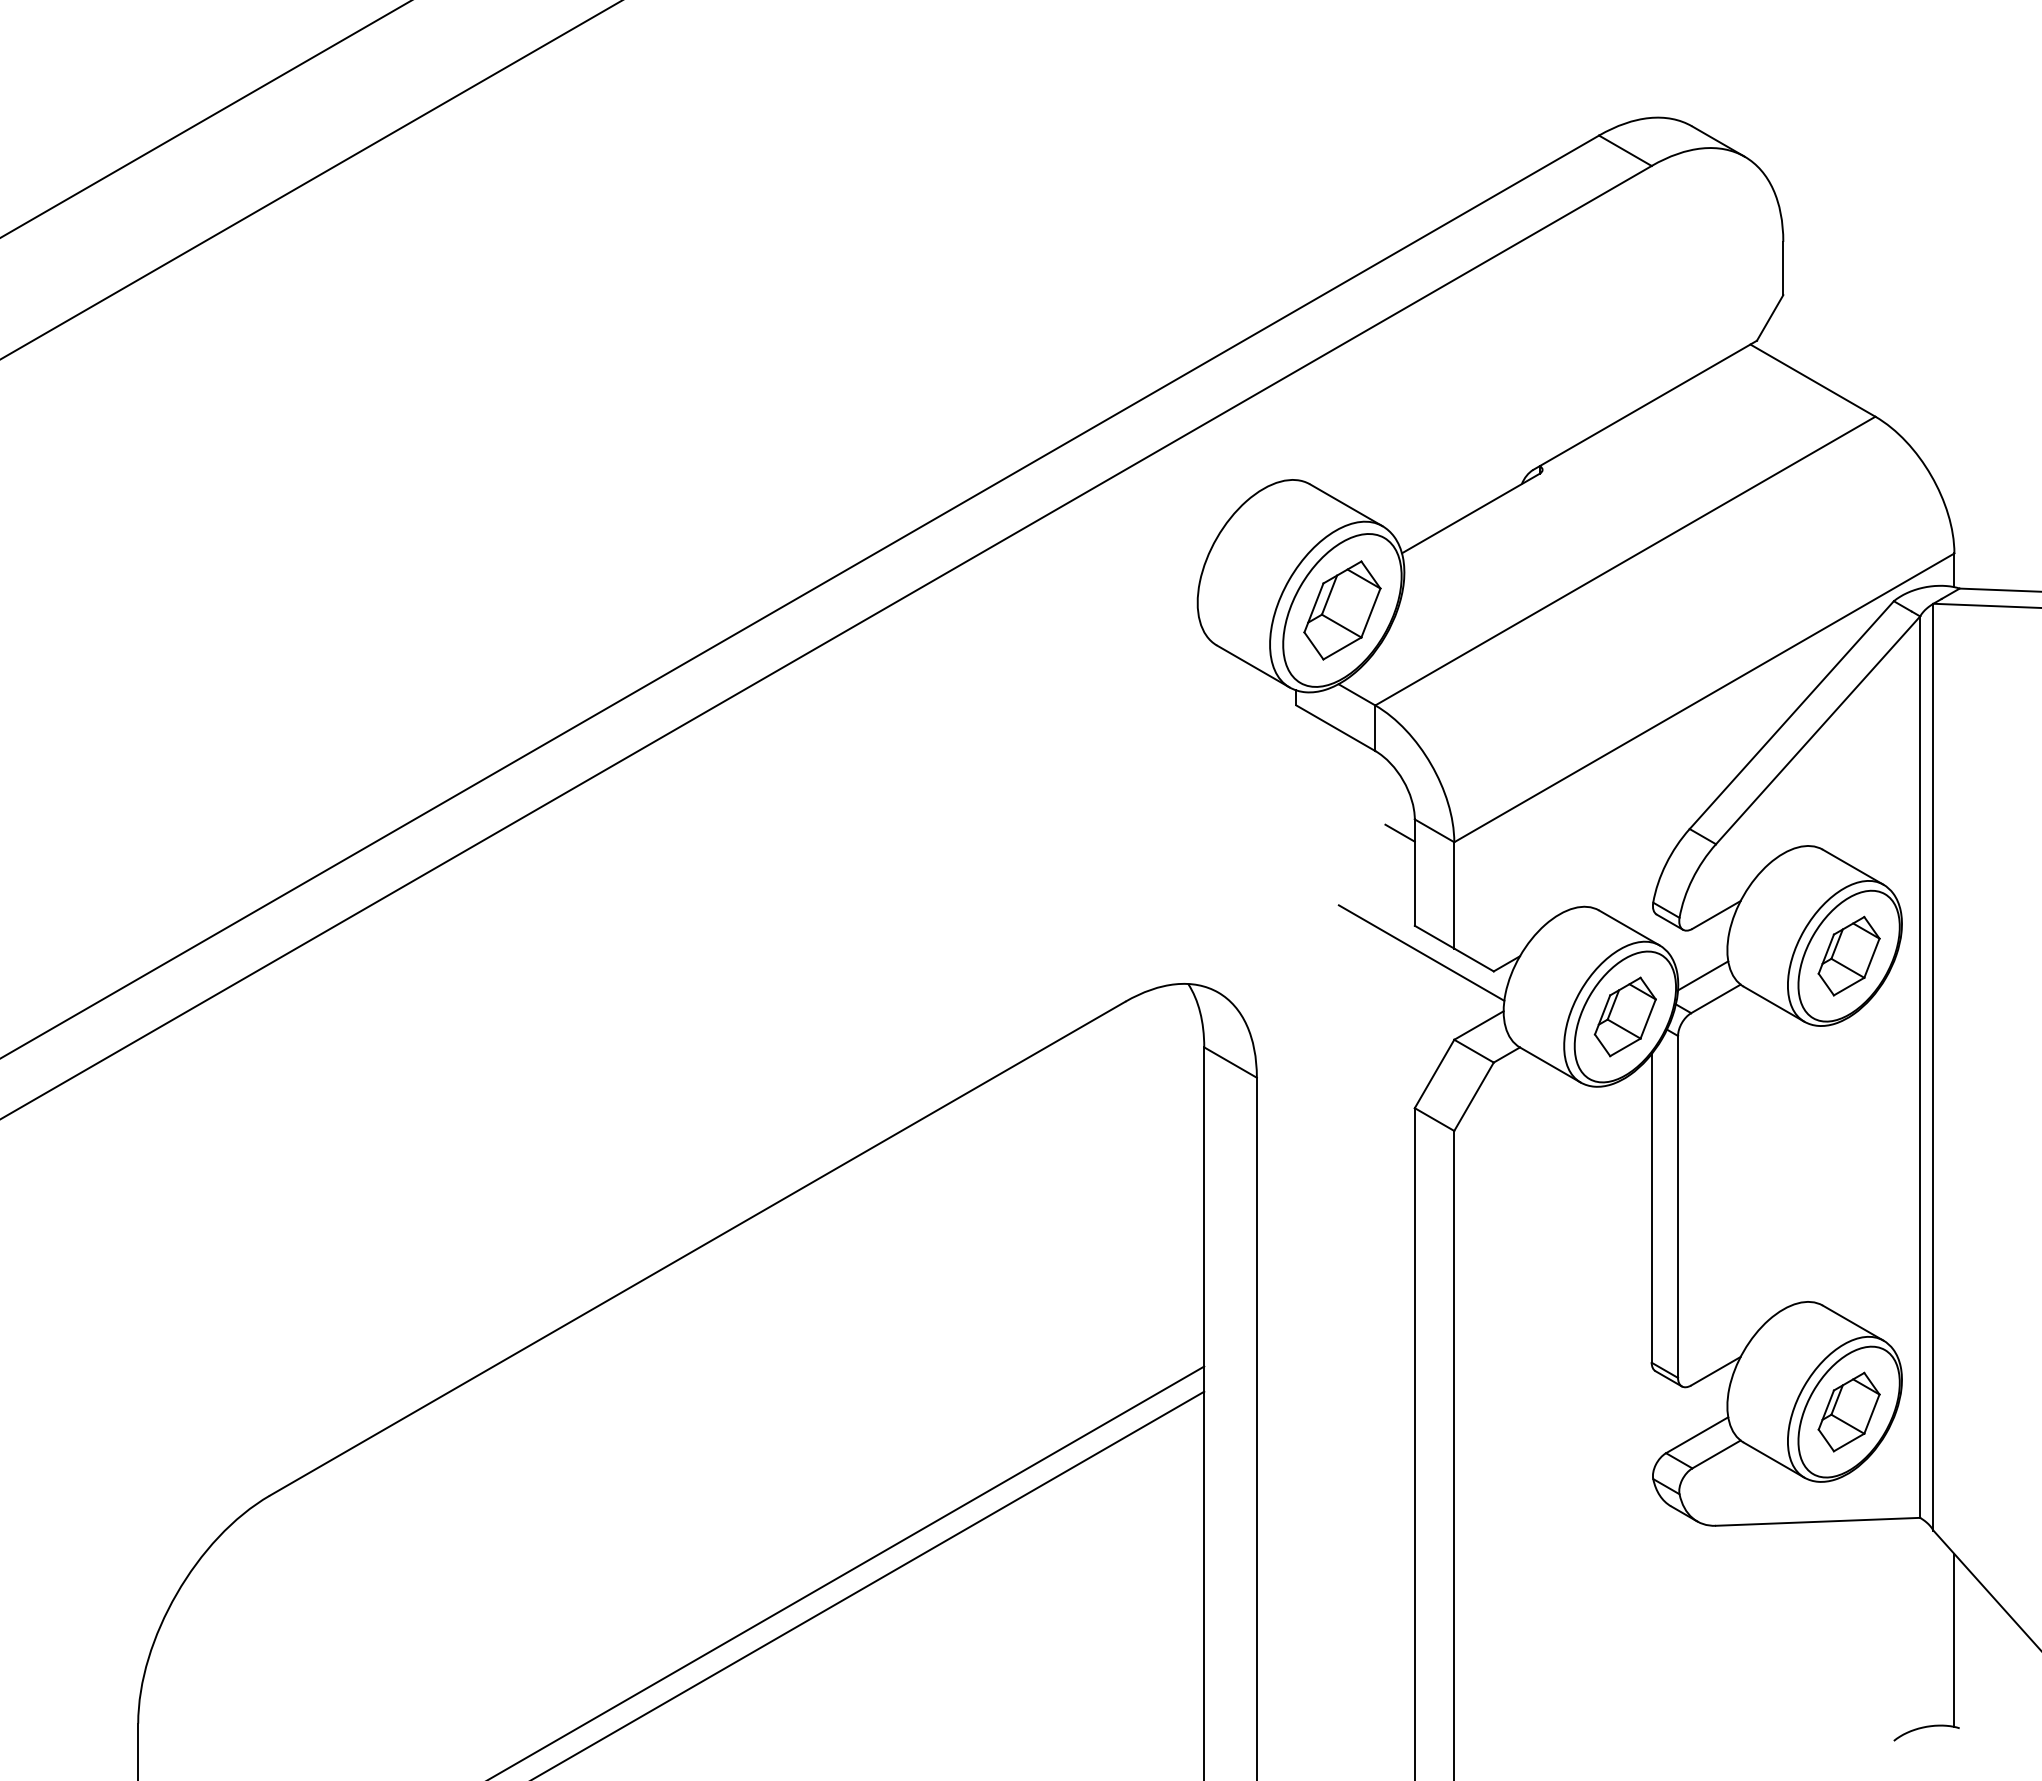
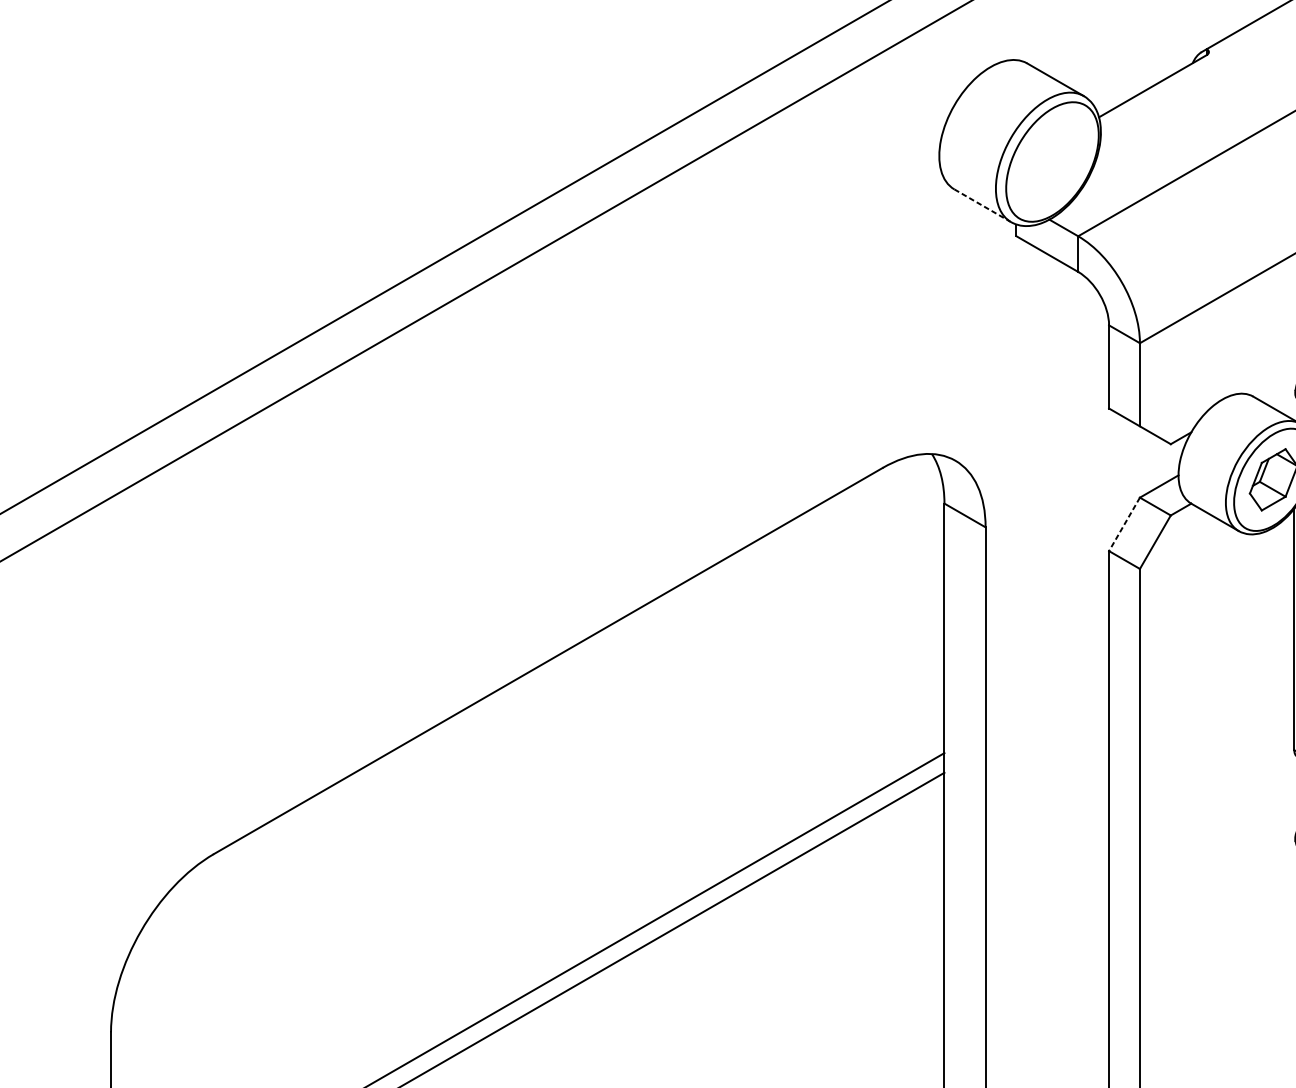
part: (1342, 610) -> (1052, 162), removed
line: (1253, 666) -> (982, 205), solid -> dashed
line: (1399, 832) -> (1097, 335), removed
line: (1421, 952) -> (1114, 429), removed
line: (1434, 1074) -> (1124, 524), solid -> dashed

